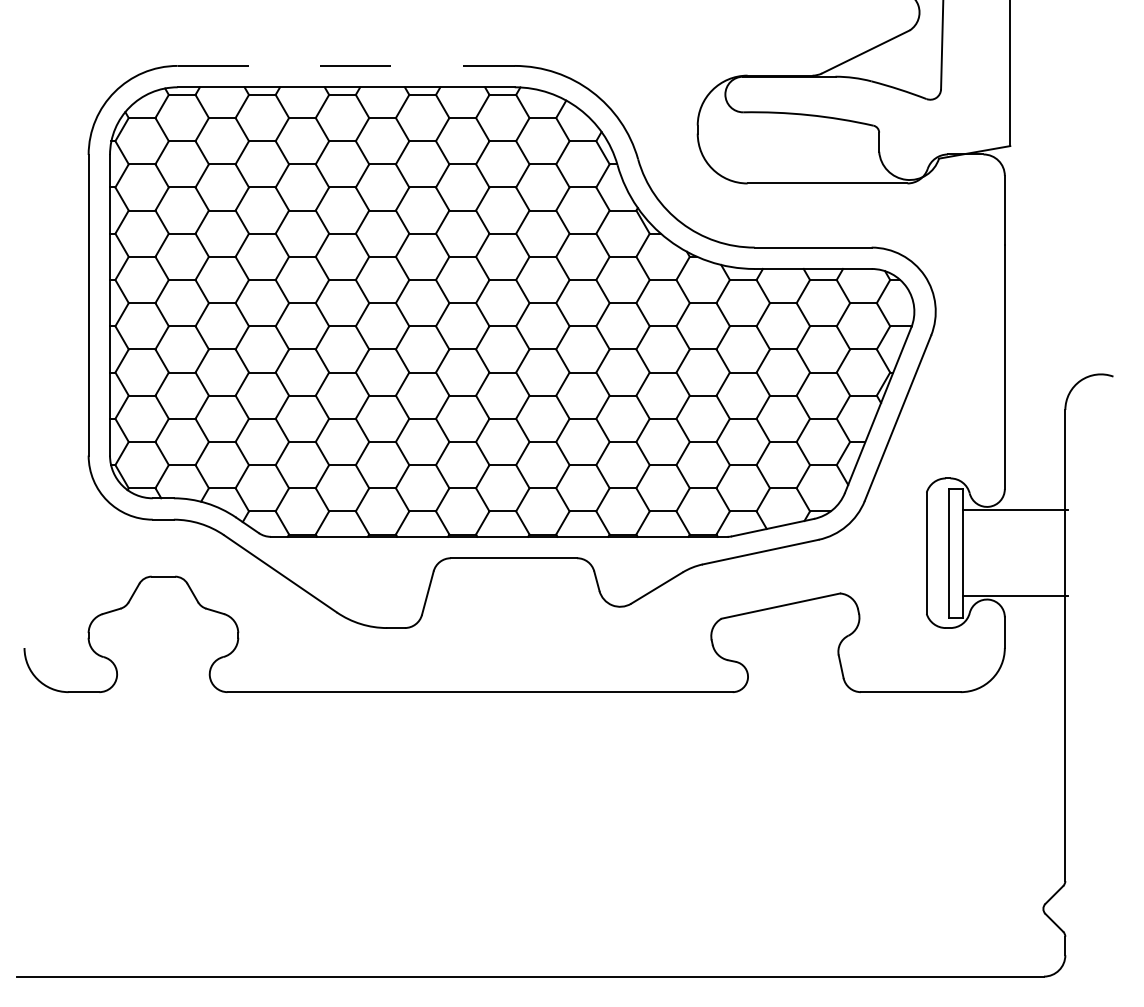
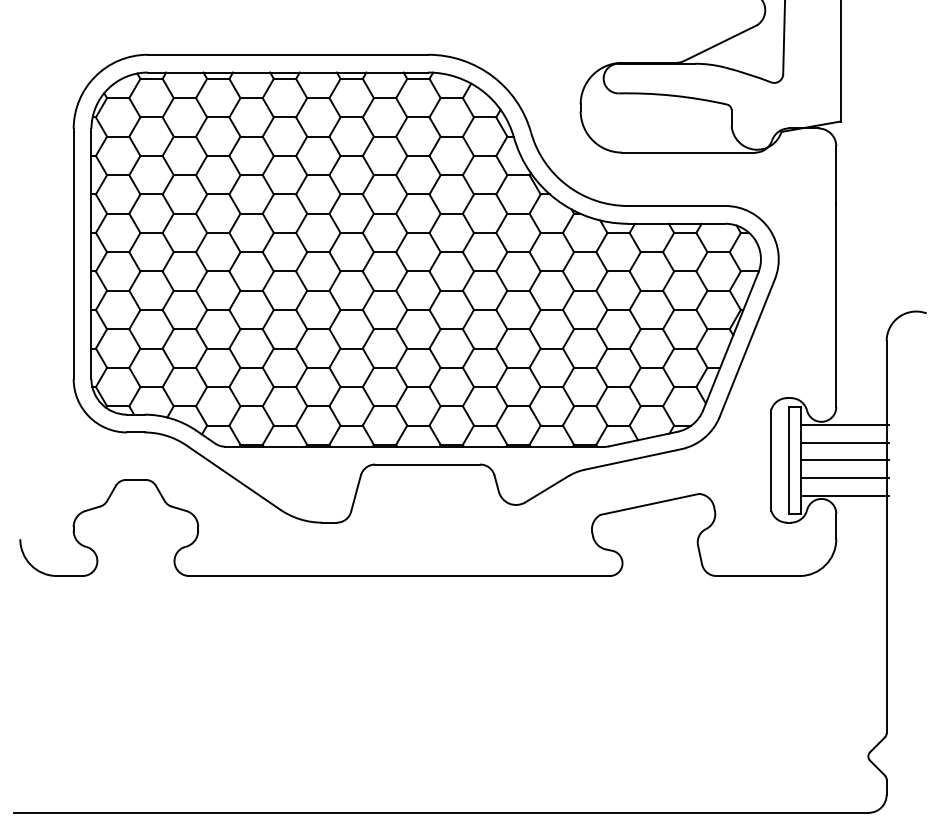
line: (346, 65) -> (288, 54), dashed -> solid
line: (1014, 531) -> (844, 442), added
line: (1014, 553) -> (844, 460), added
line: (1014, 574) -> (844, 478), added

